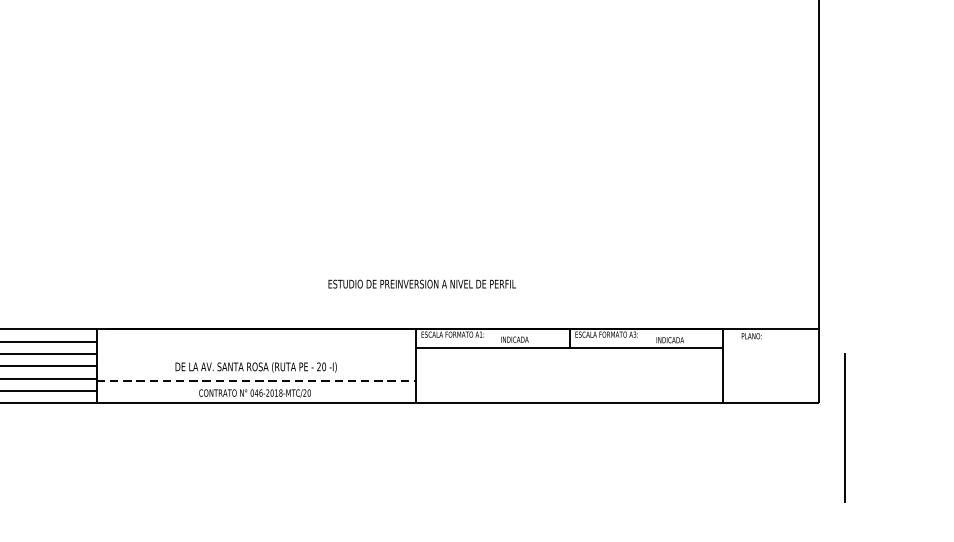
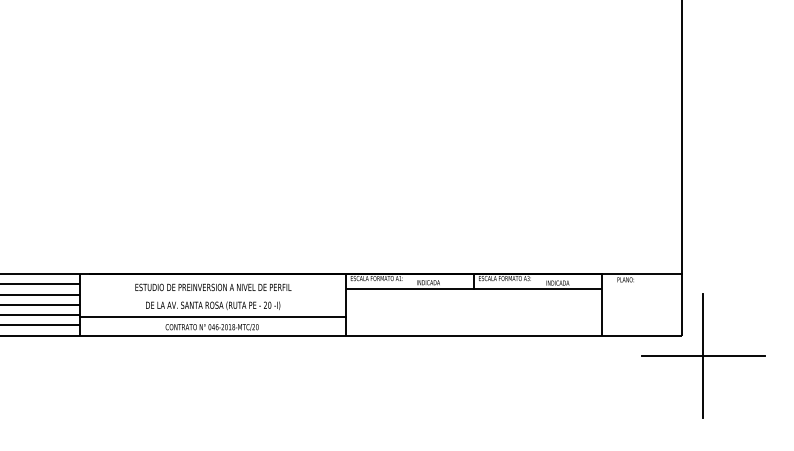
text: (422, 284) -> (213, 287), moved
line: (256, 380) -> (213, 316), dashed -> solid
line: (845, 428) -> (703, 356), added

